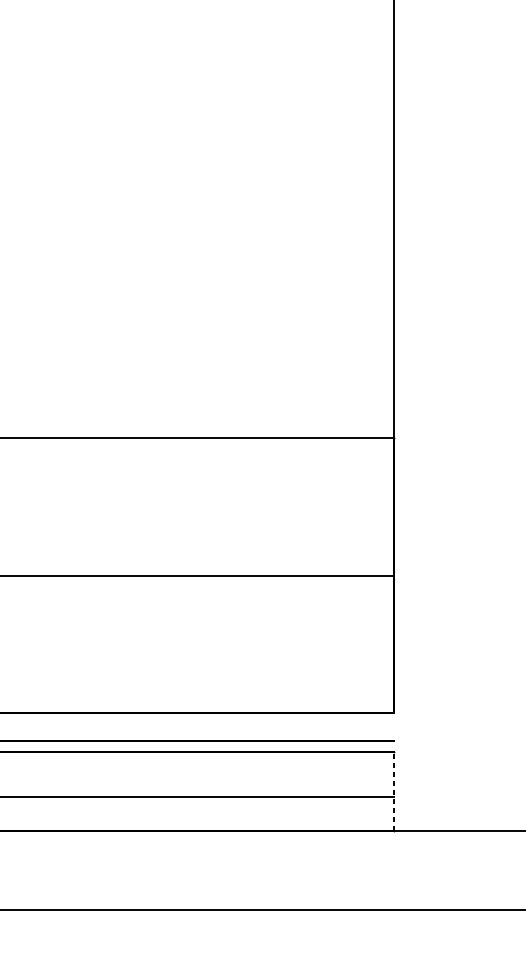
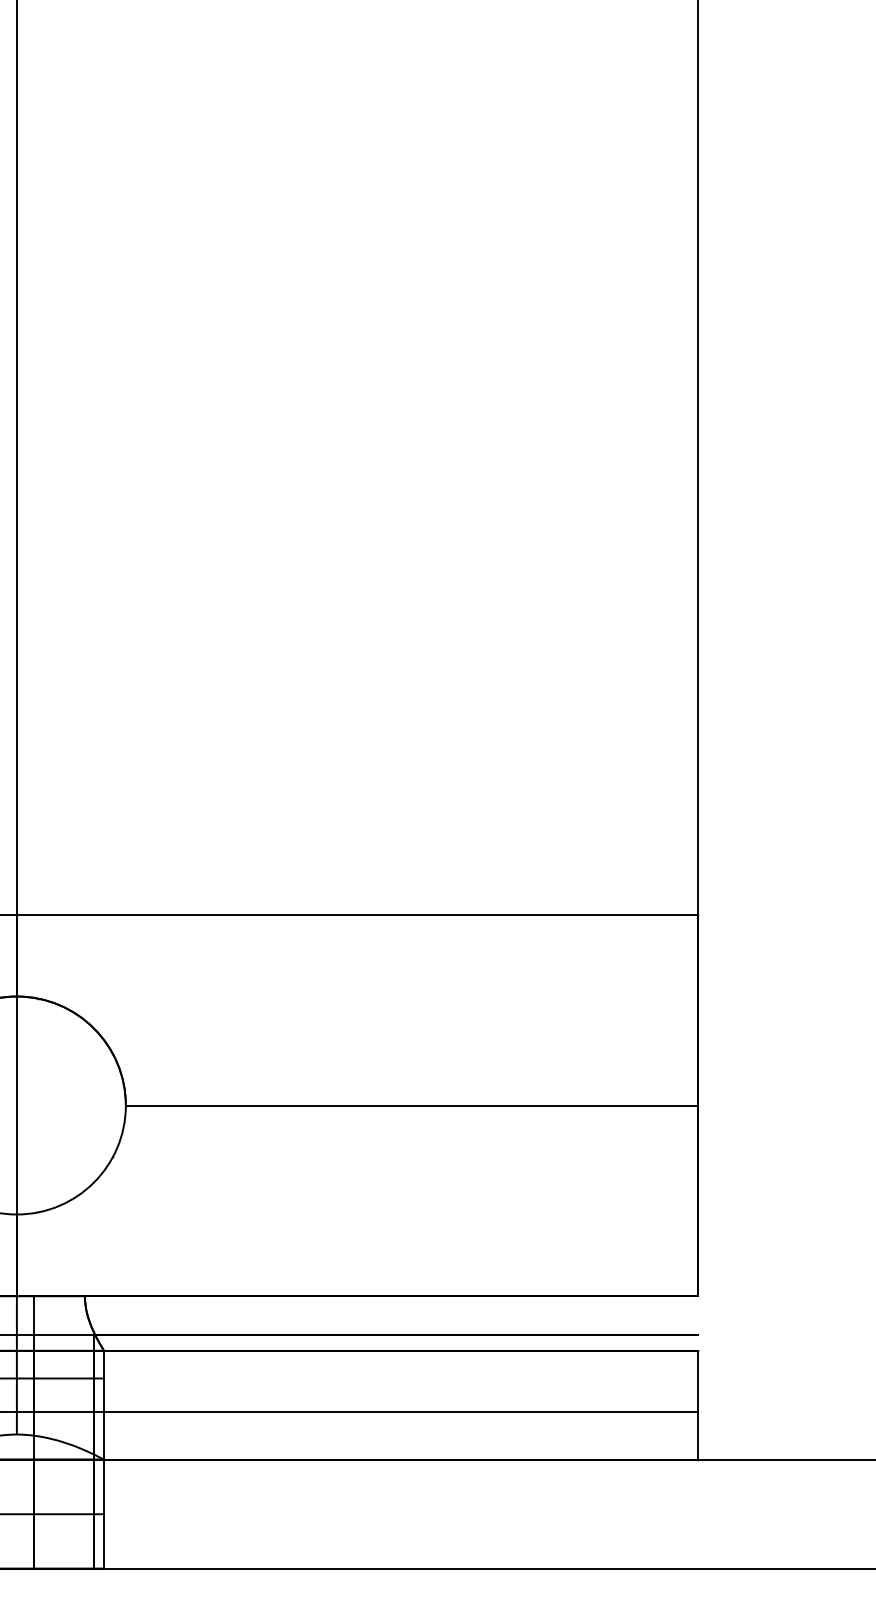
line: (394, 791) -> (698, 1404), dashed -> solid

